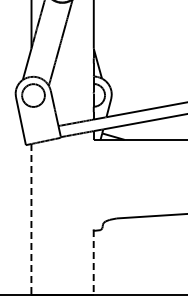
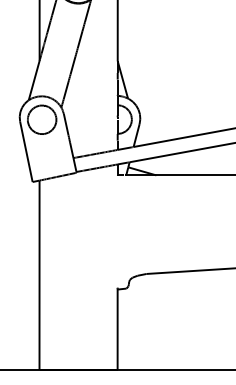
line: (31, 219) -> (39, 275), dashed -> solid
line: (93, 262) -> (117, 329), dashed -> solid

